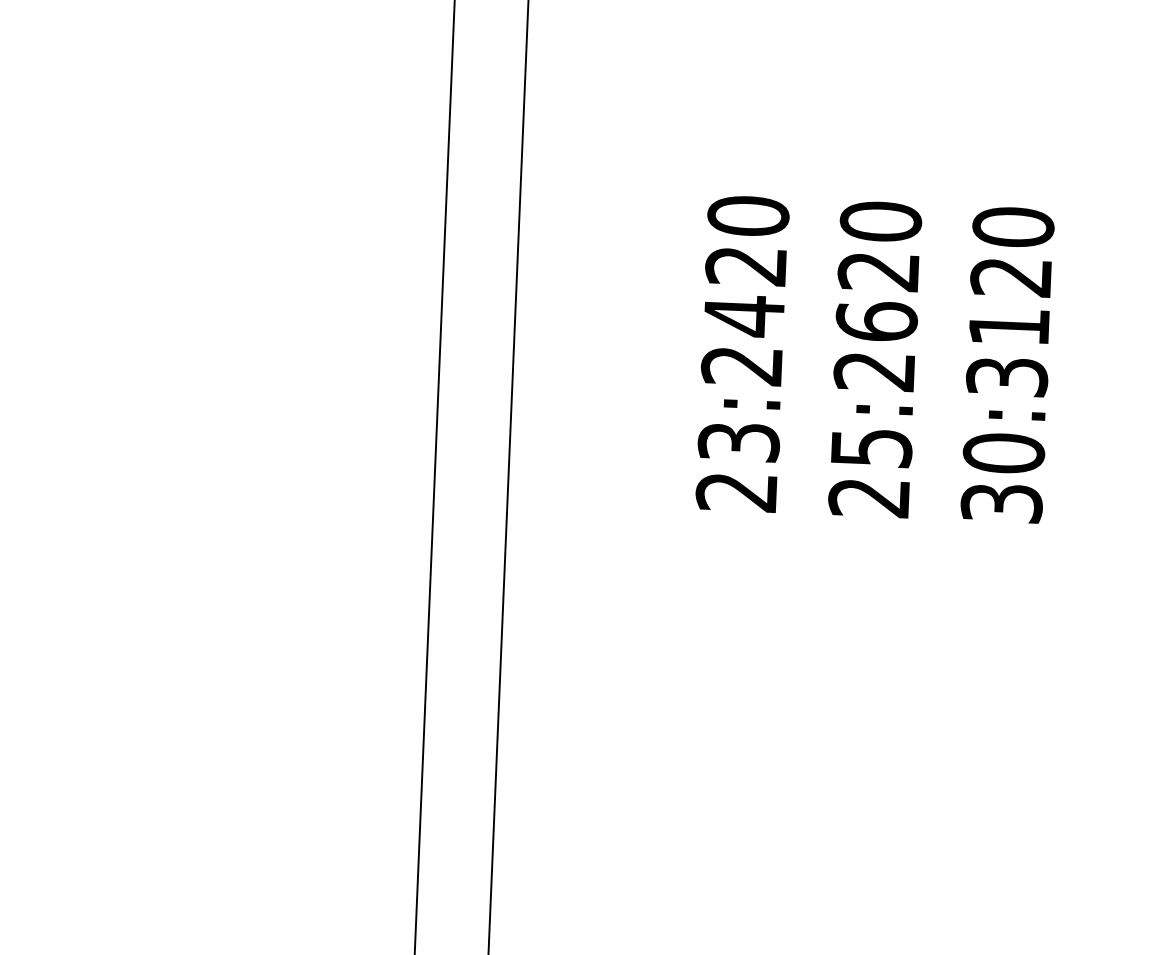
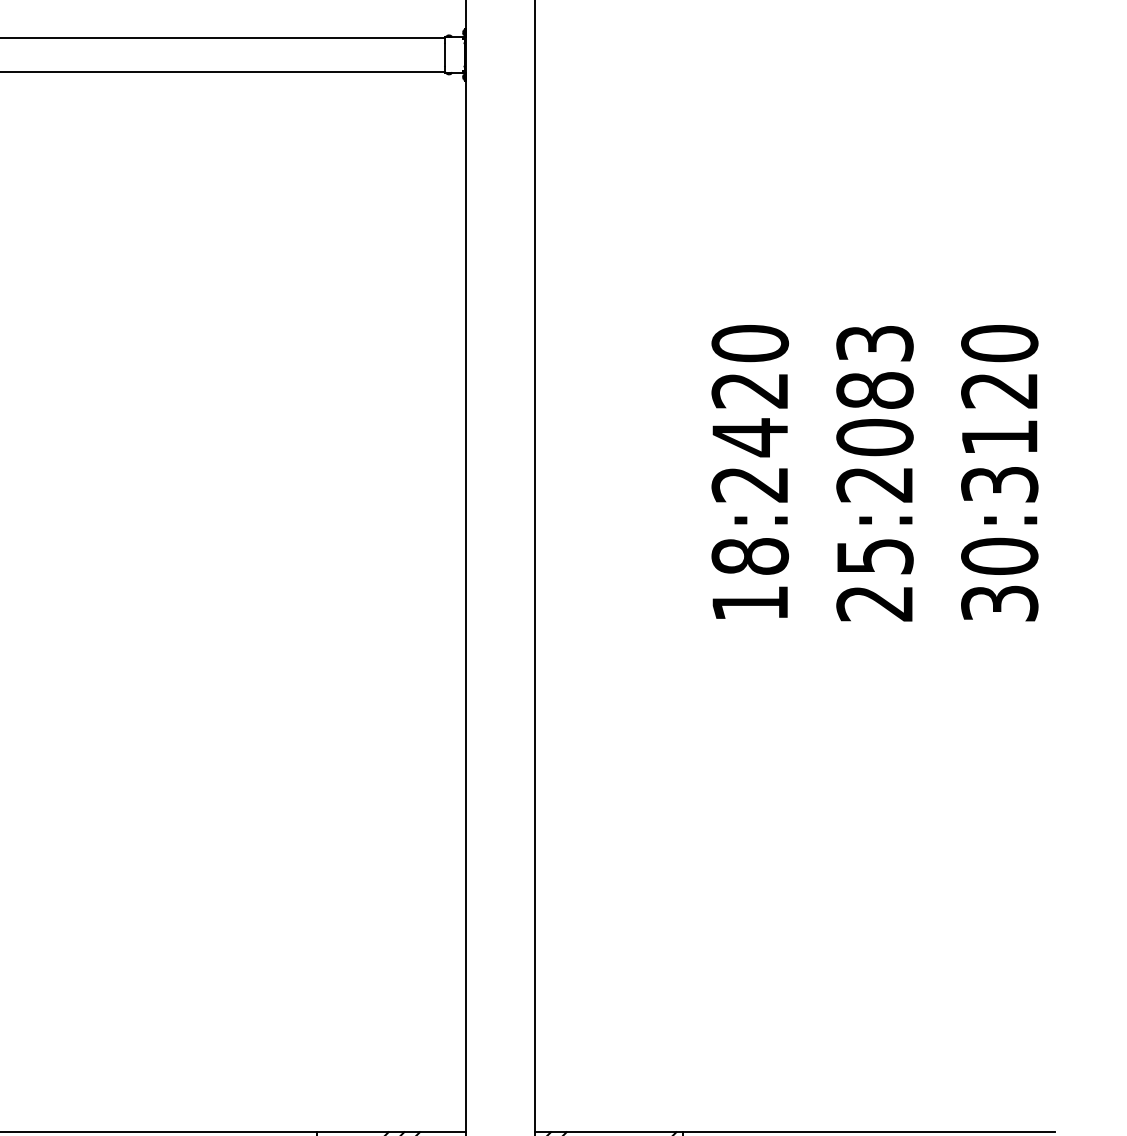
text: (878, 271) -> (874, 390), 25:2620 -> 25:2083
text: (738, 466) -> (750, 579), 23:2420 -> 18:2420

